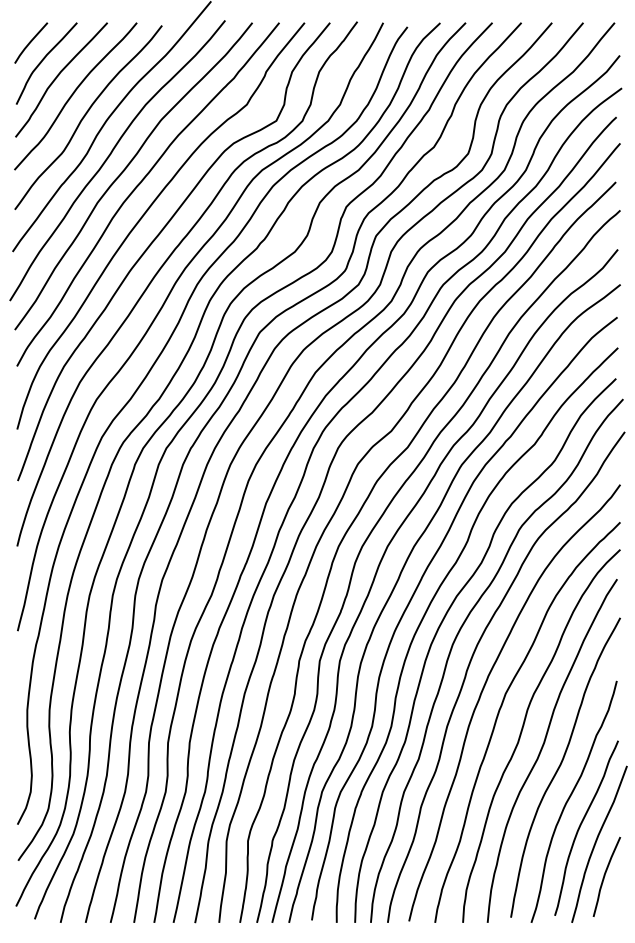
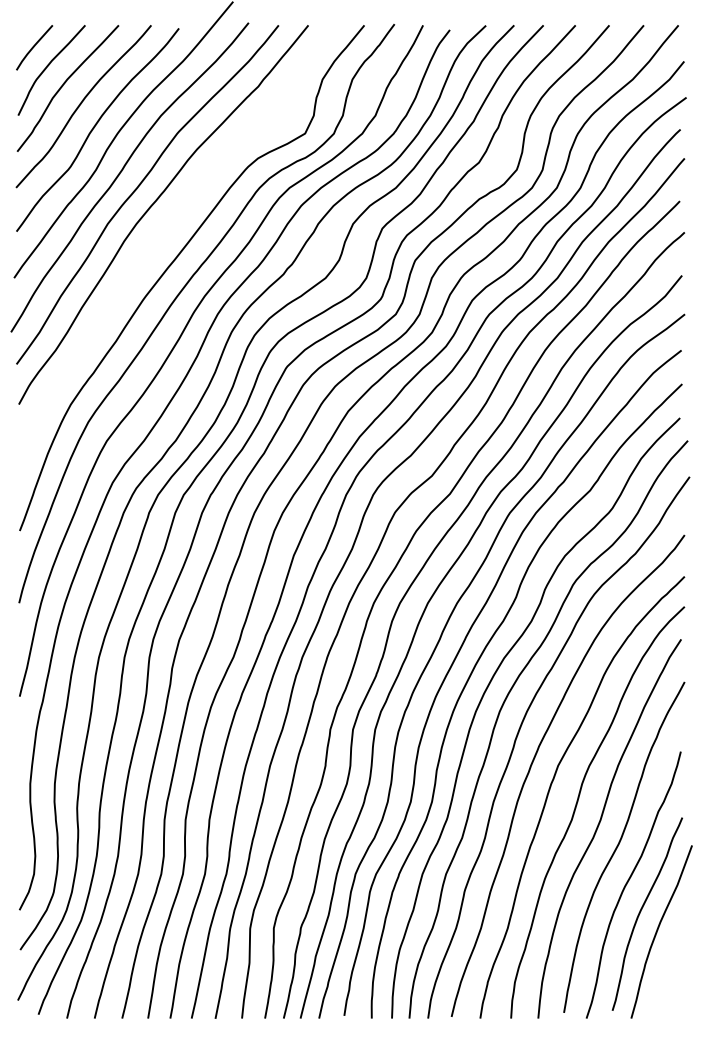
curve: (145, 214) -> (160, 236), removed
curve: (605, 876) -> (668, 967), removed

